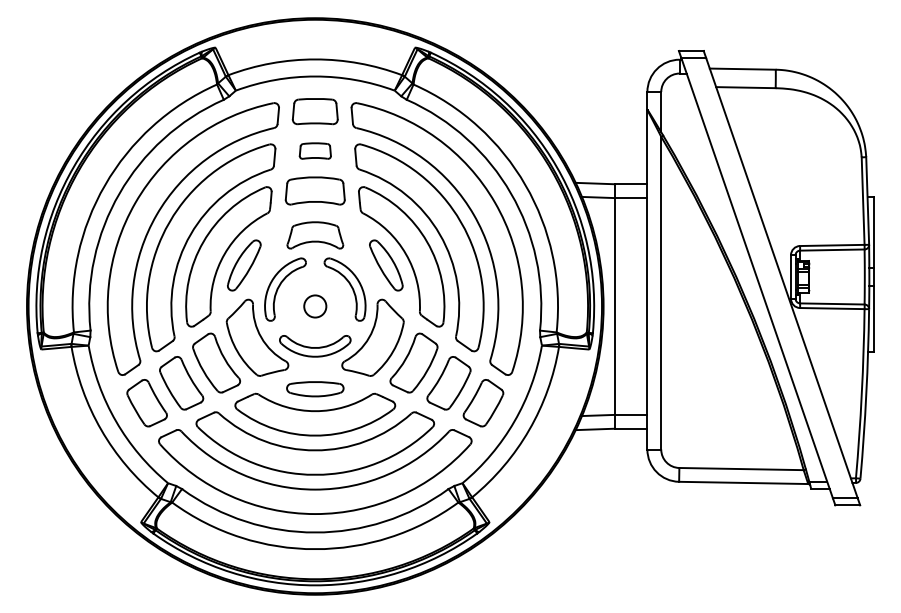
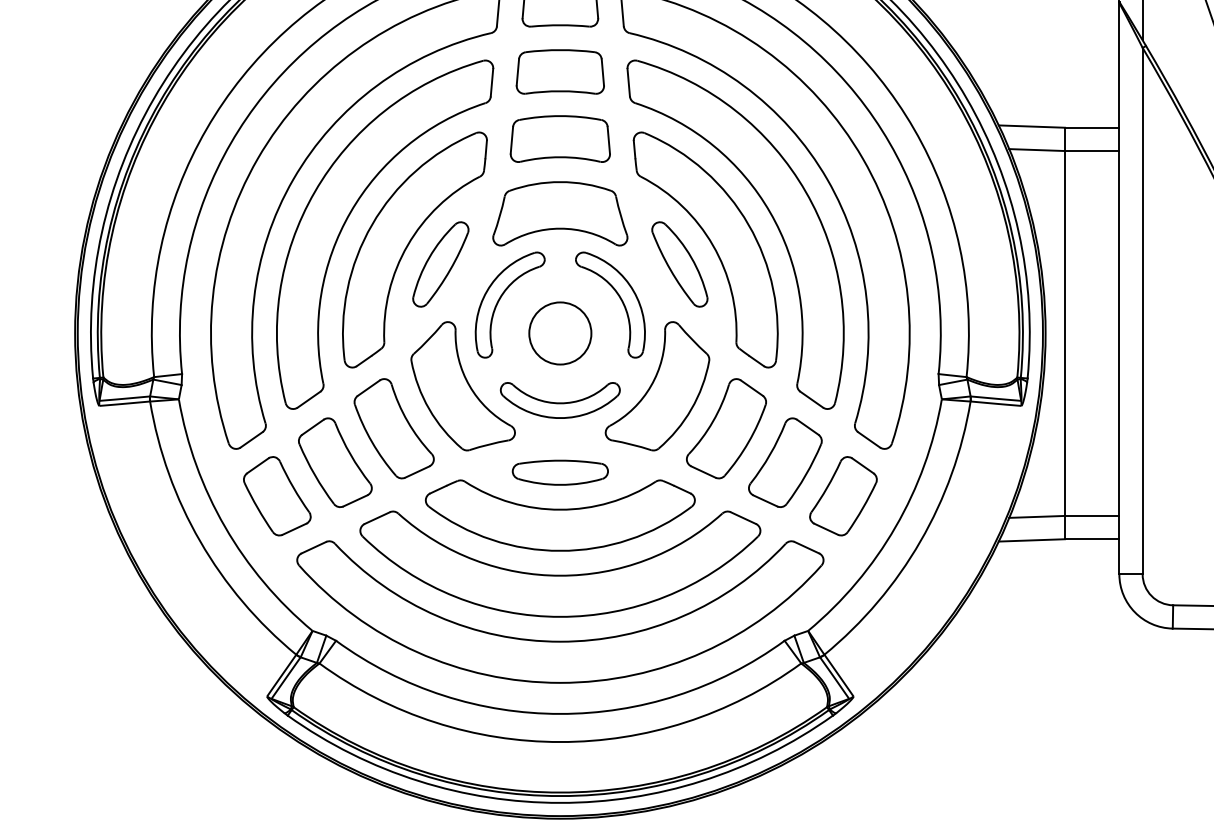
part: (315, 150) -> (560, 70), size x1.67
part: (315, 235) -> (560, 213), size x1.43
circle: (314, 306) -> (559, 333), size x1.67

